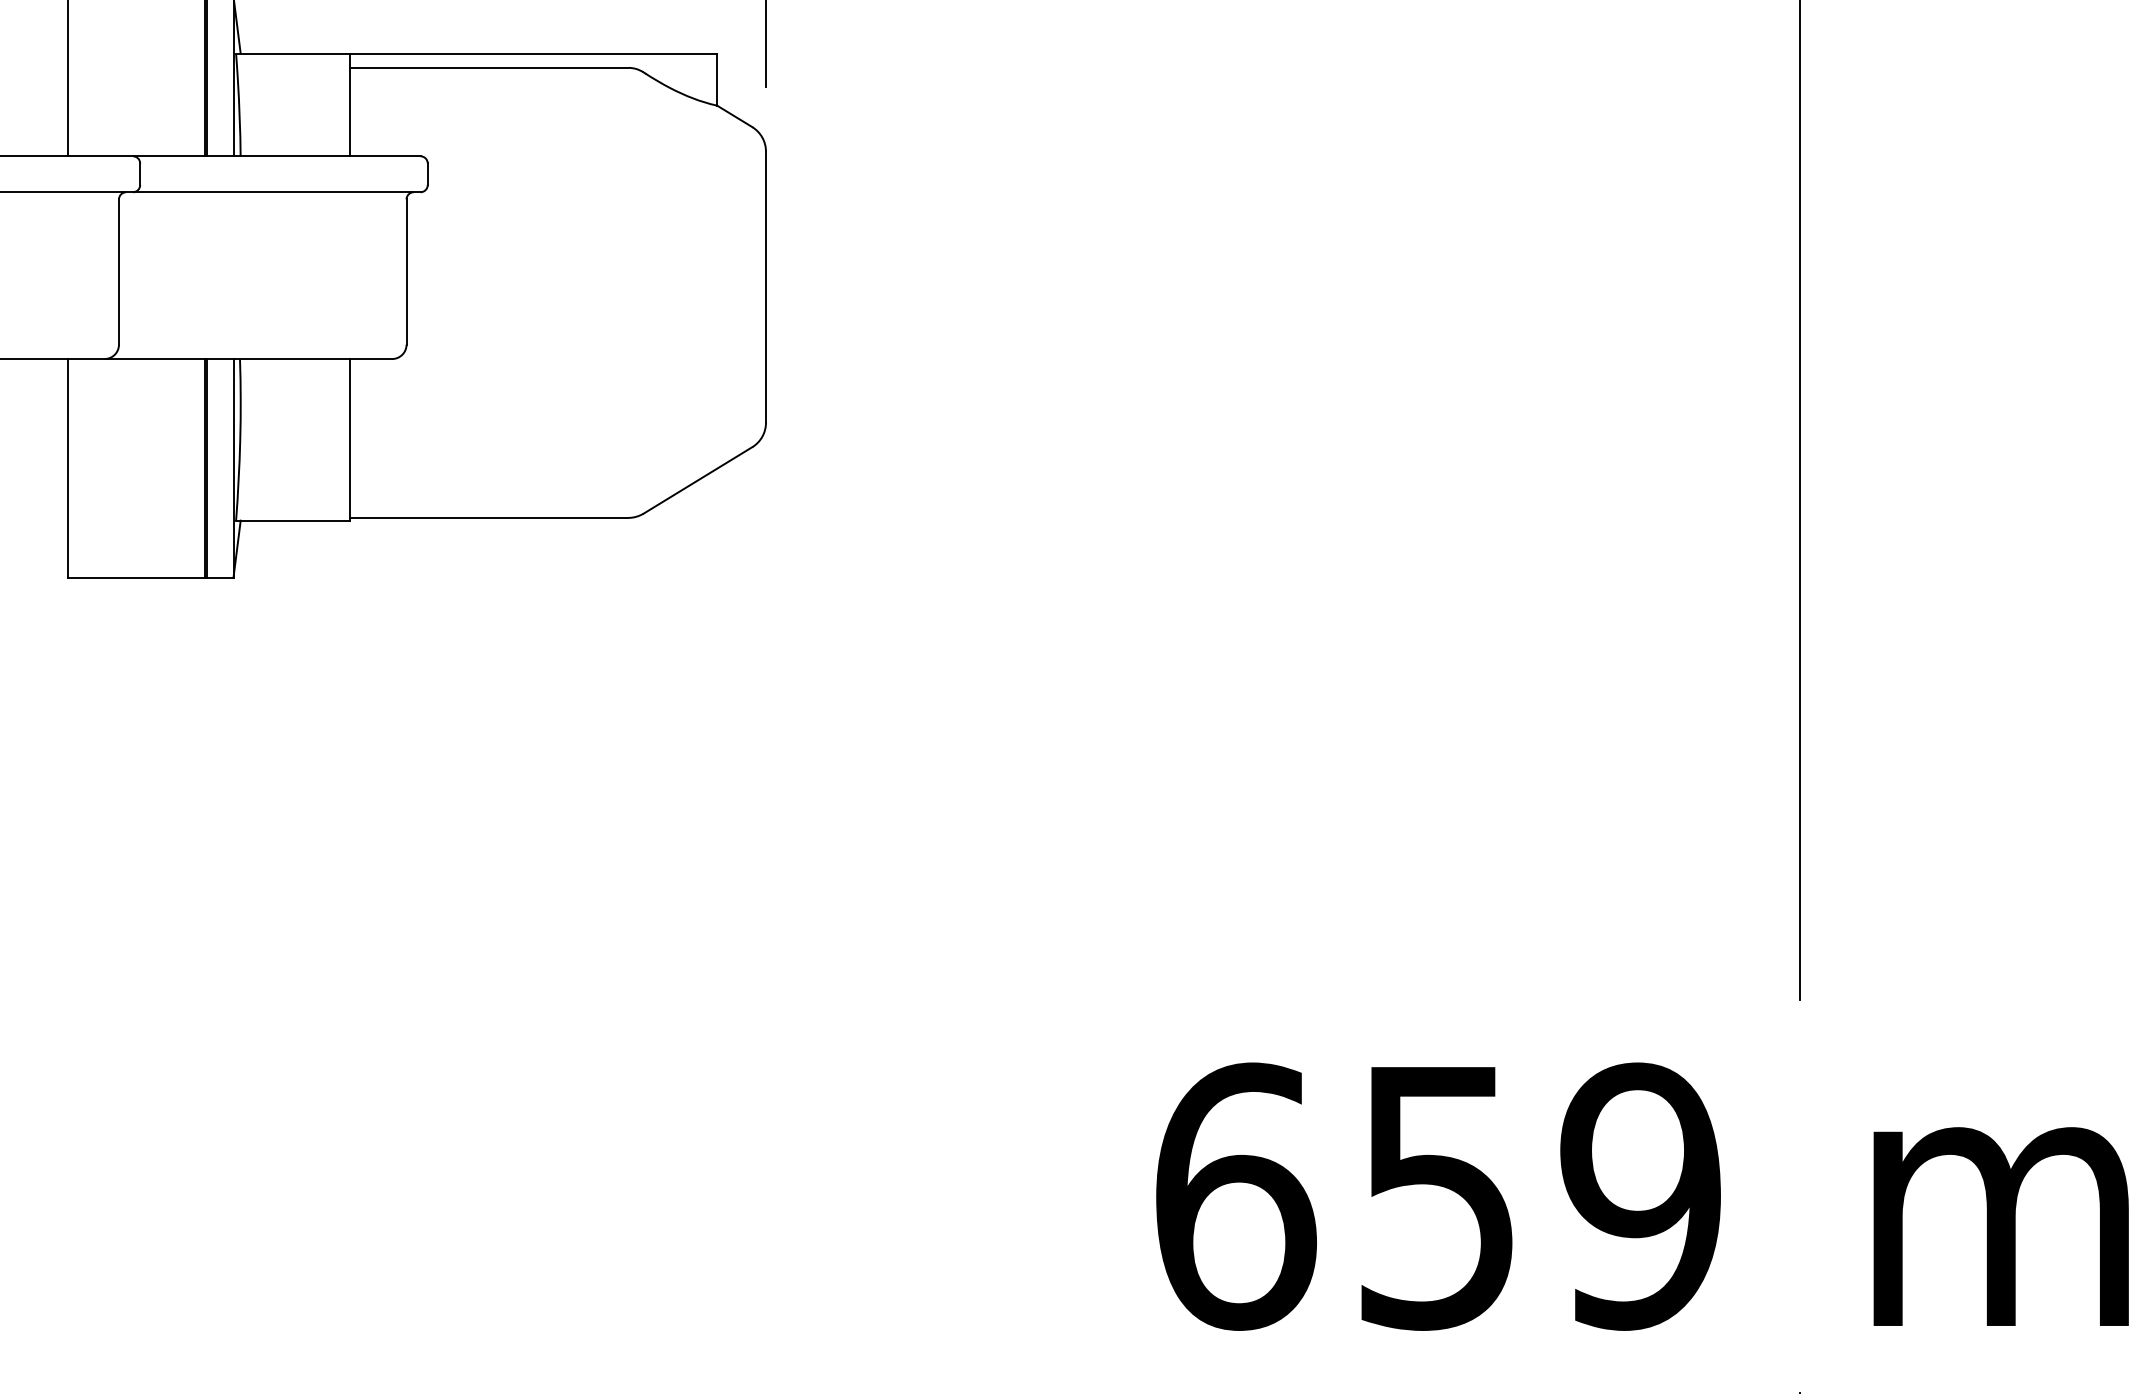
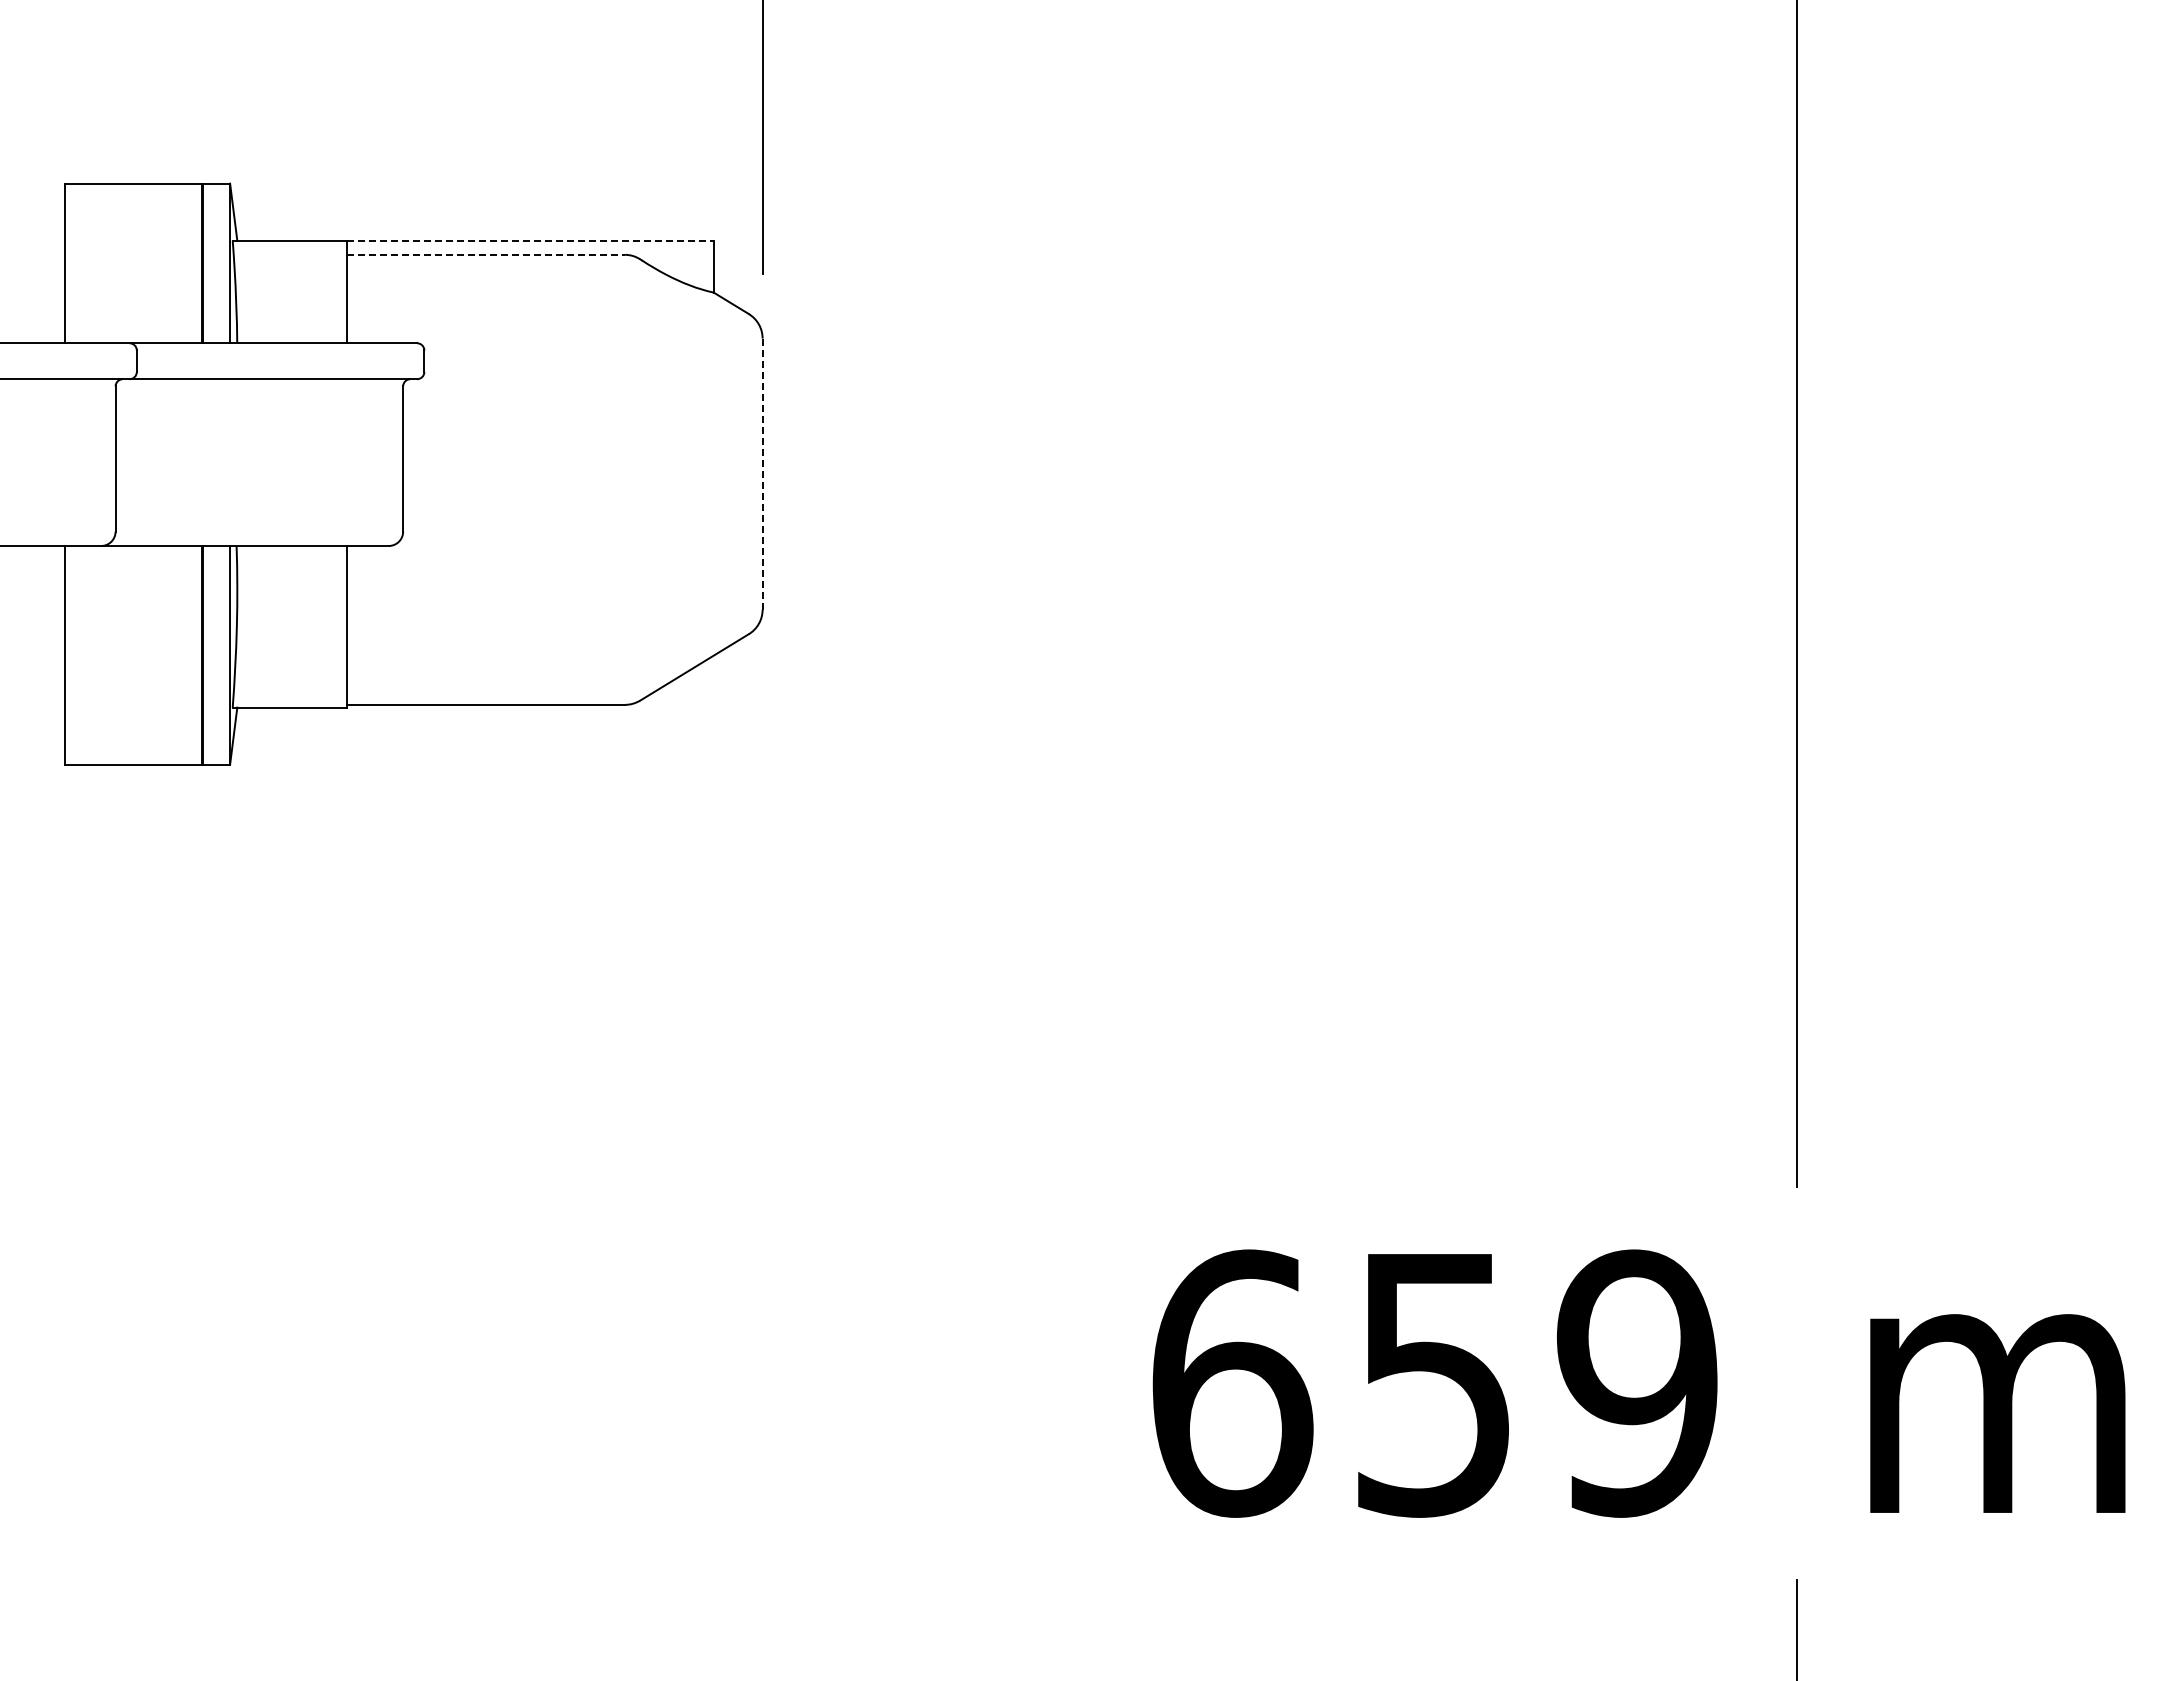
line: (533, 53) -> (530, 240), solid -> dashed
line: (489, 67) -> (486, 254), solid -> dashed
line: (765, 287) -> (762, 474), solid -> dashed

